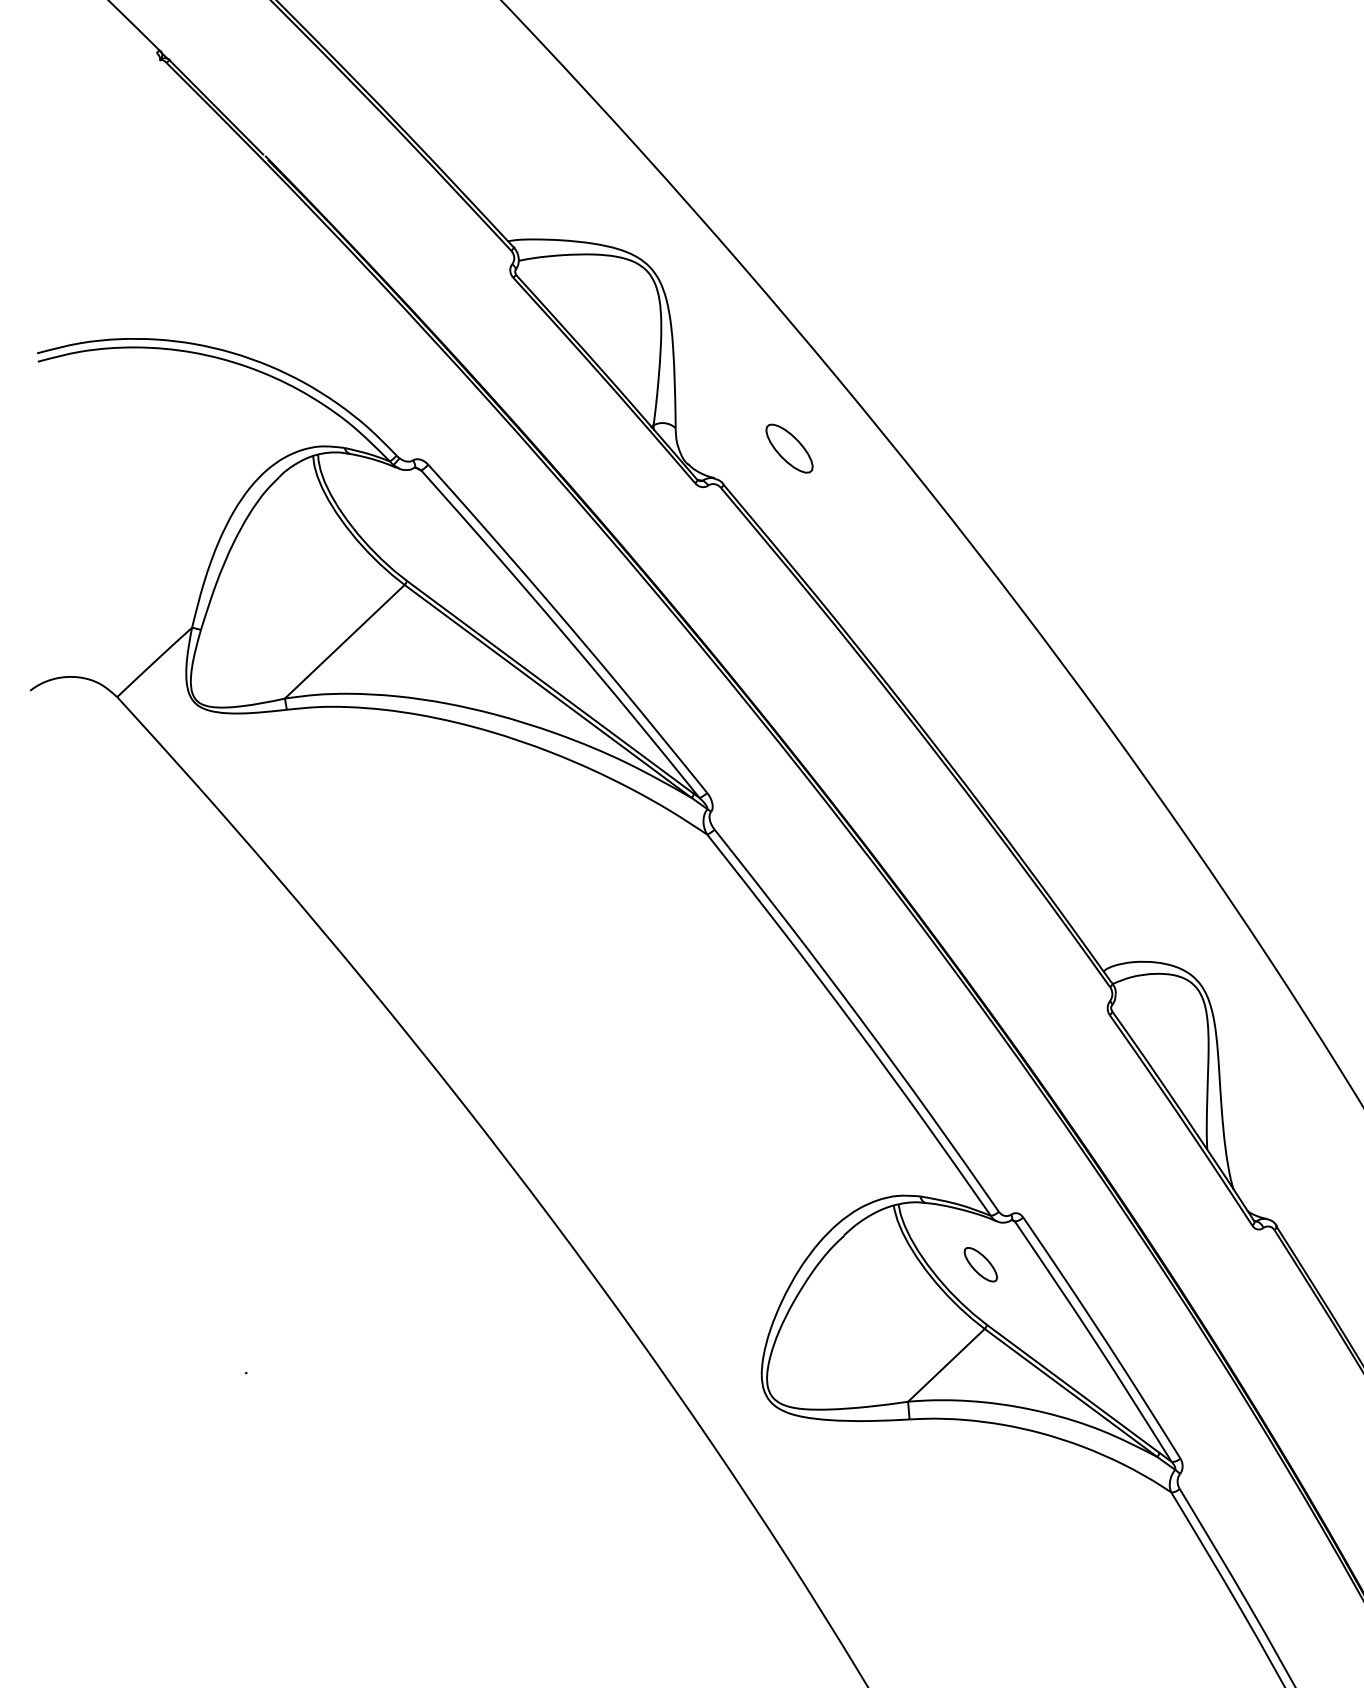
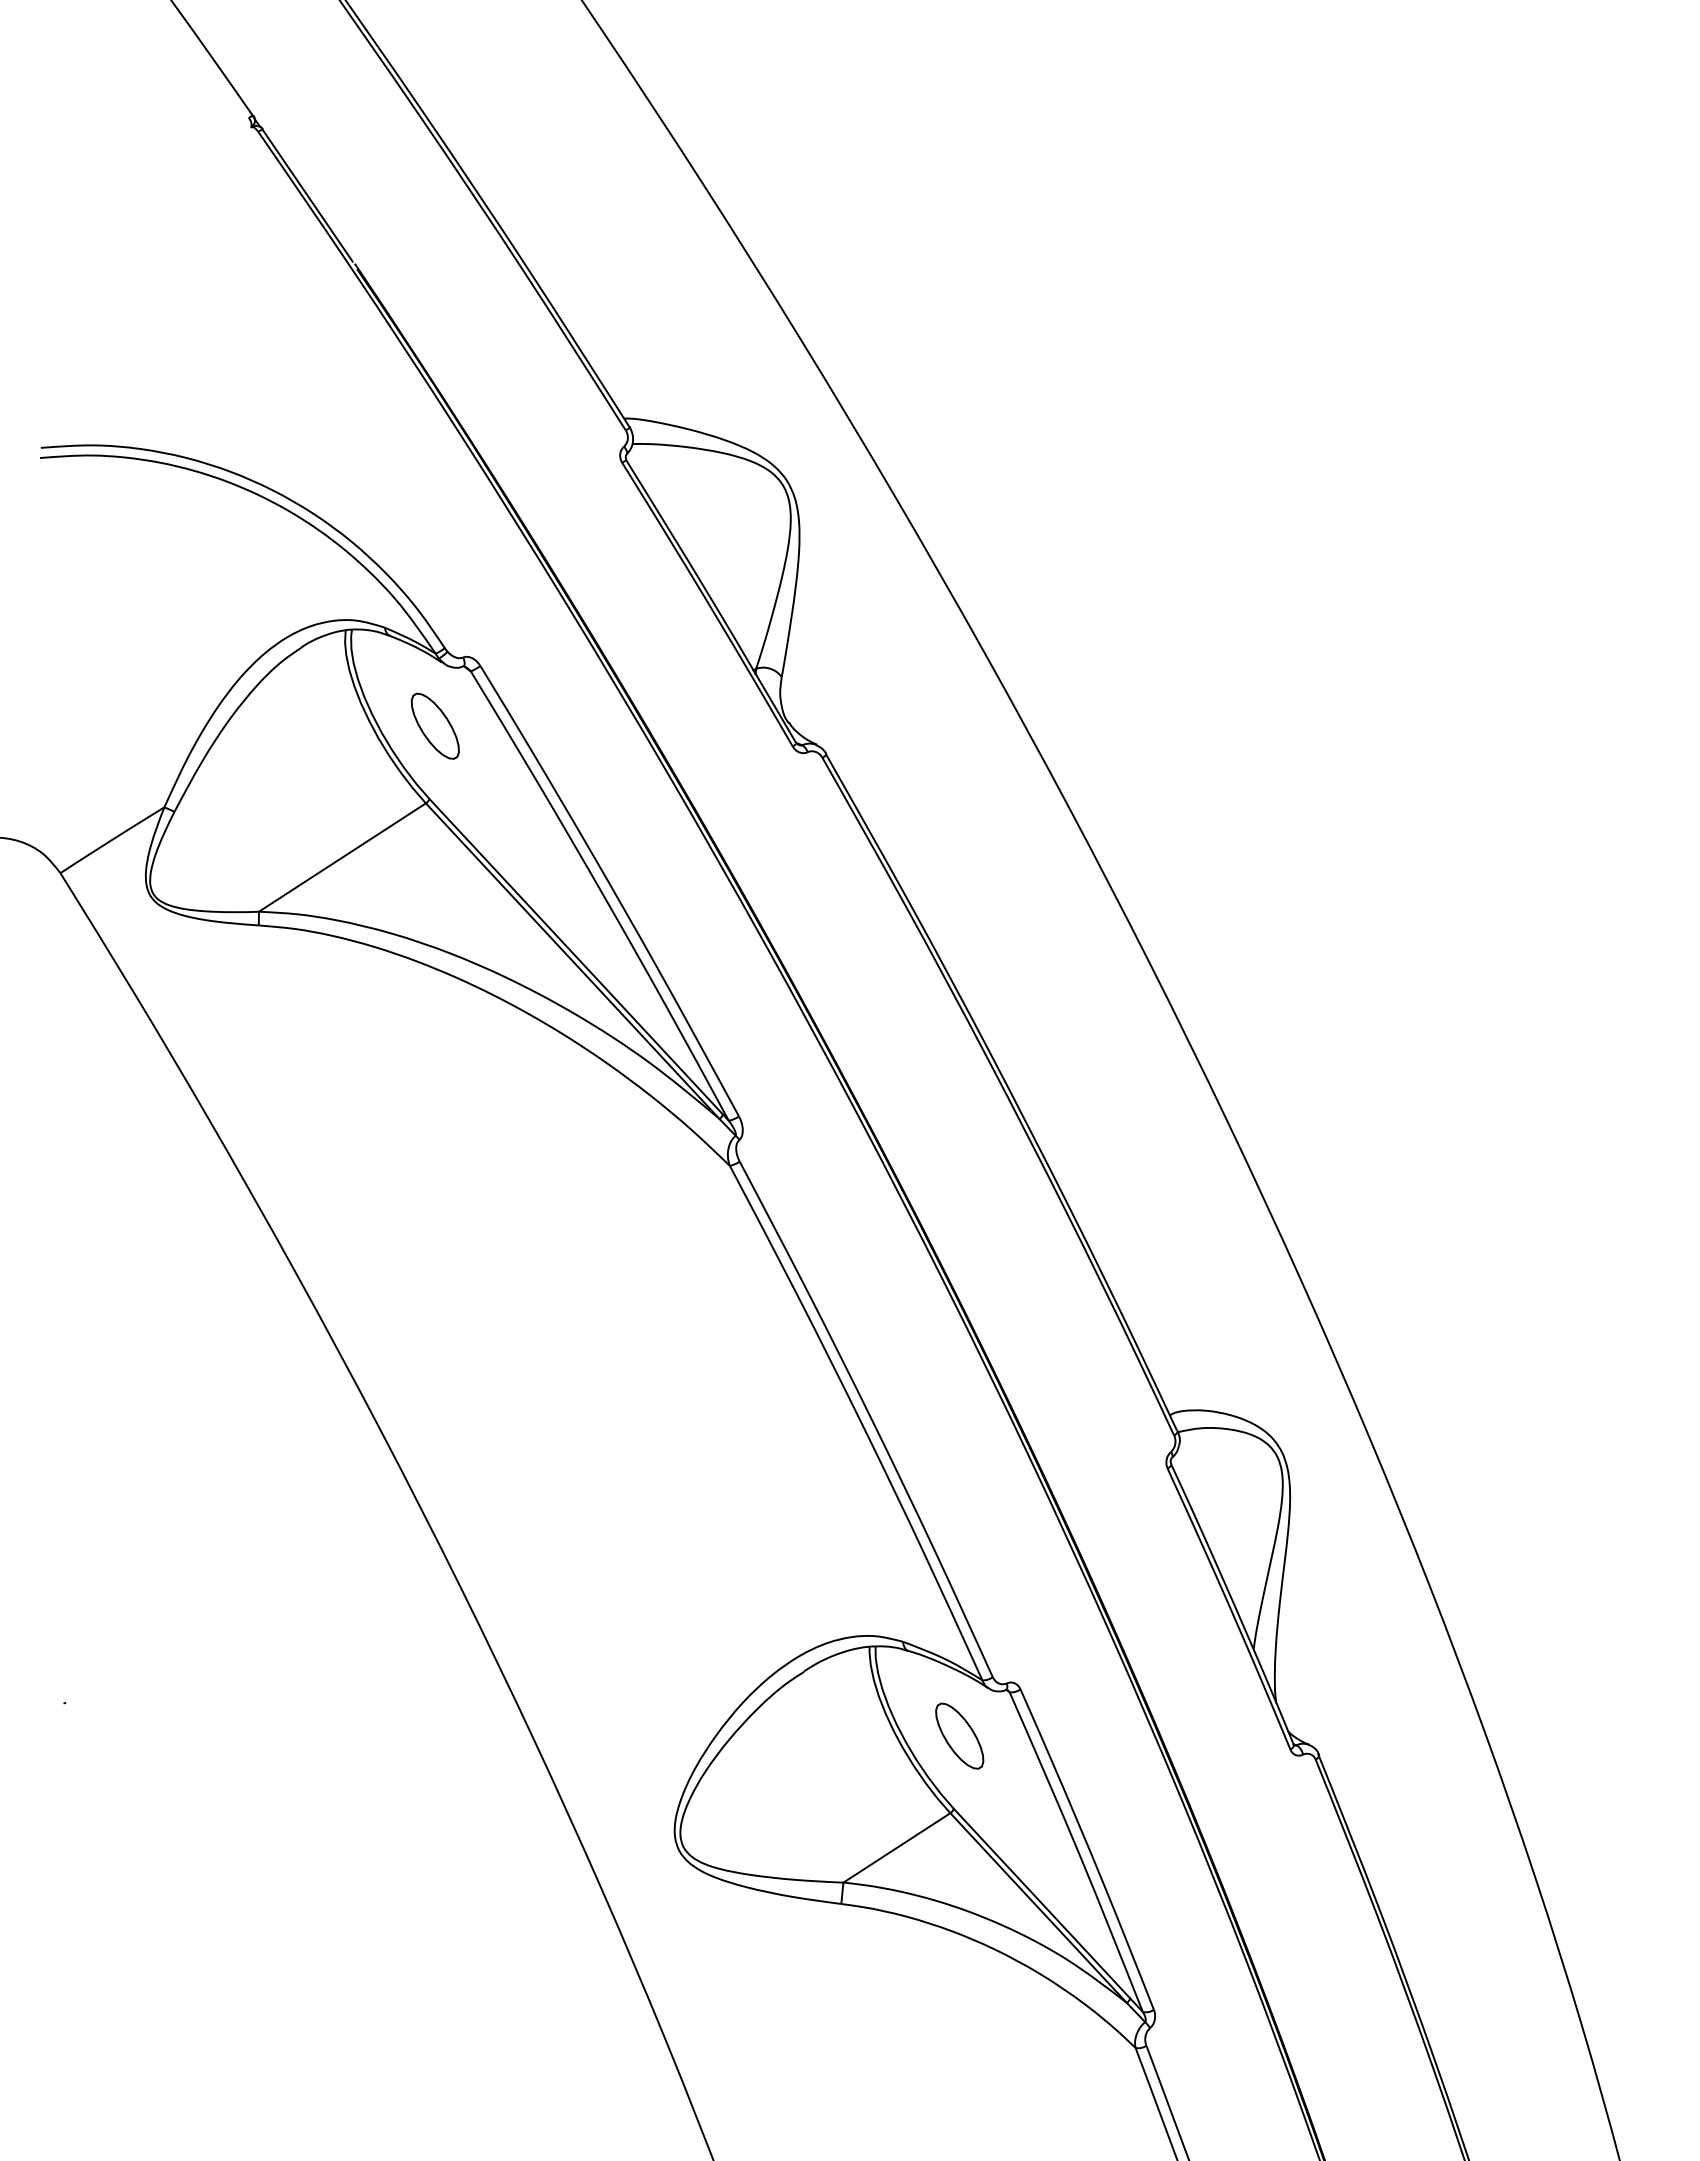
part: (788, 448) -> (434, 725), moved
part: (980, 1264) -> (959, 1735), size x1.43

